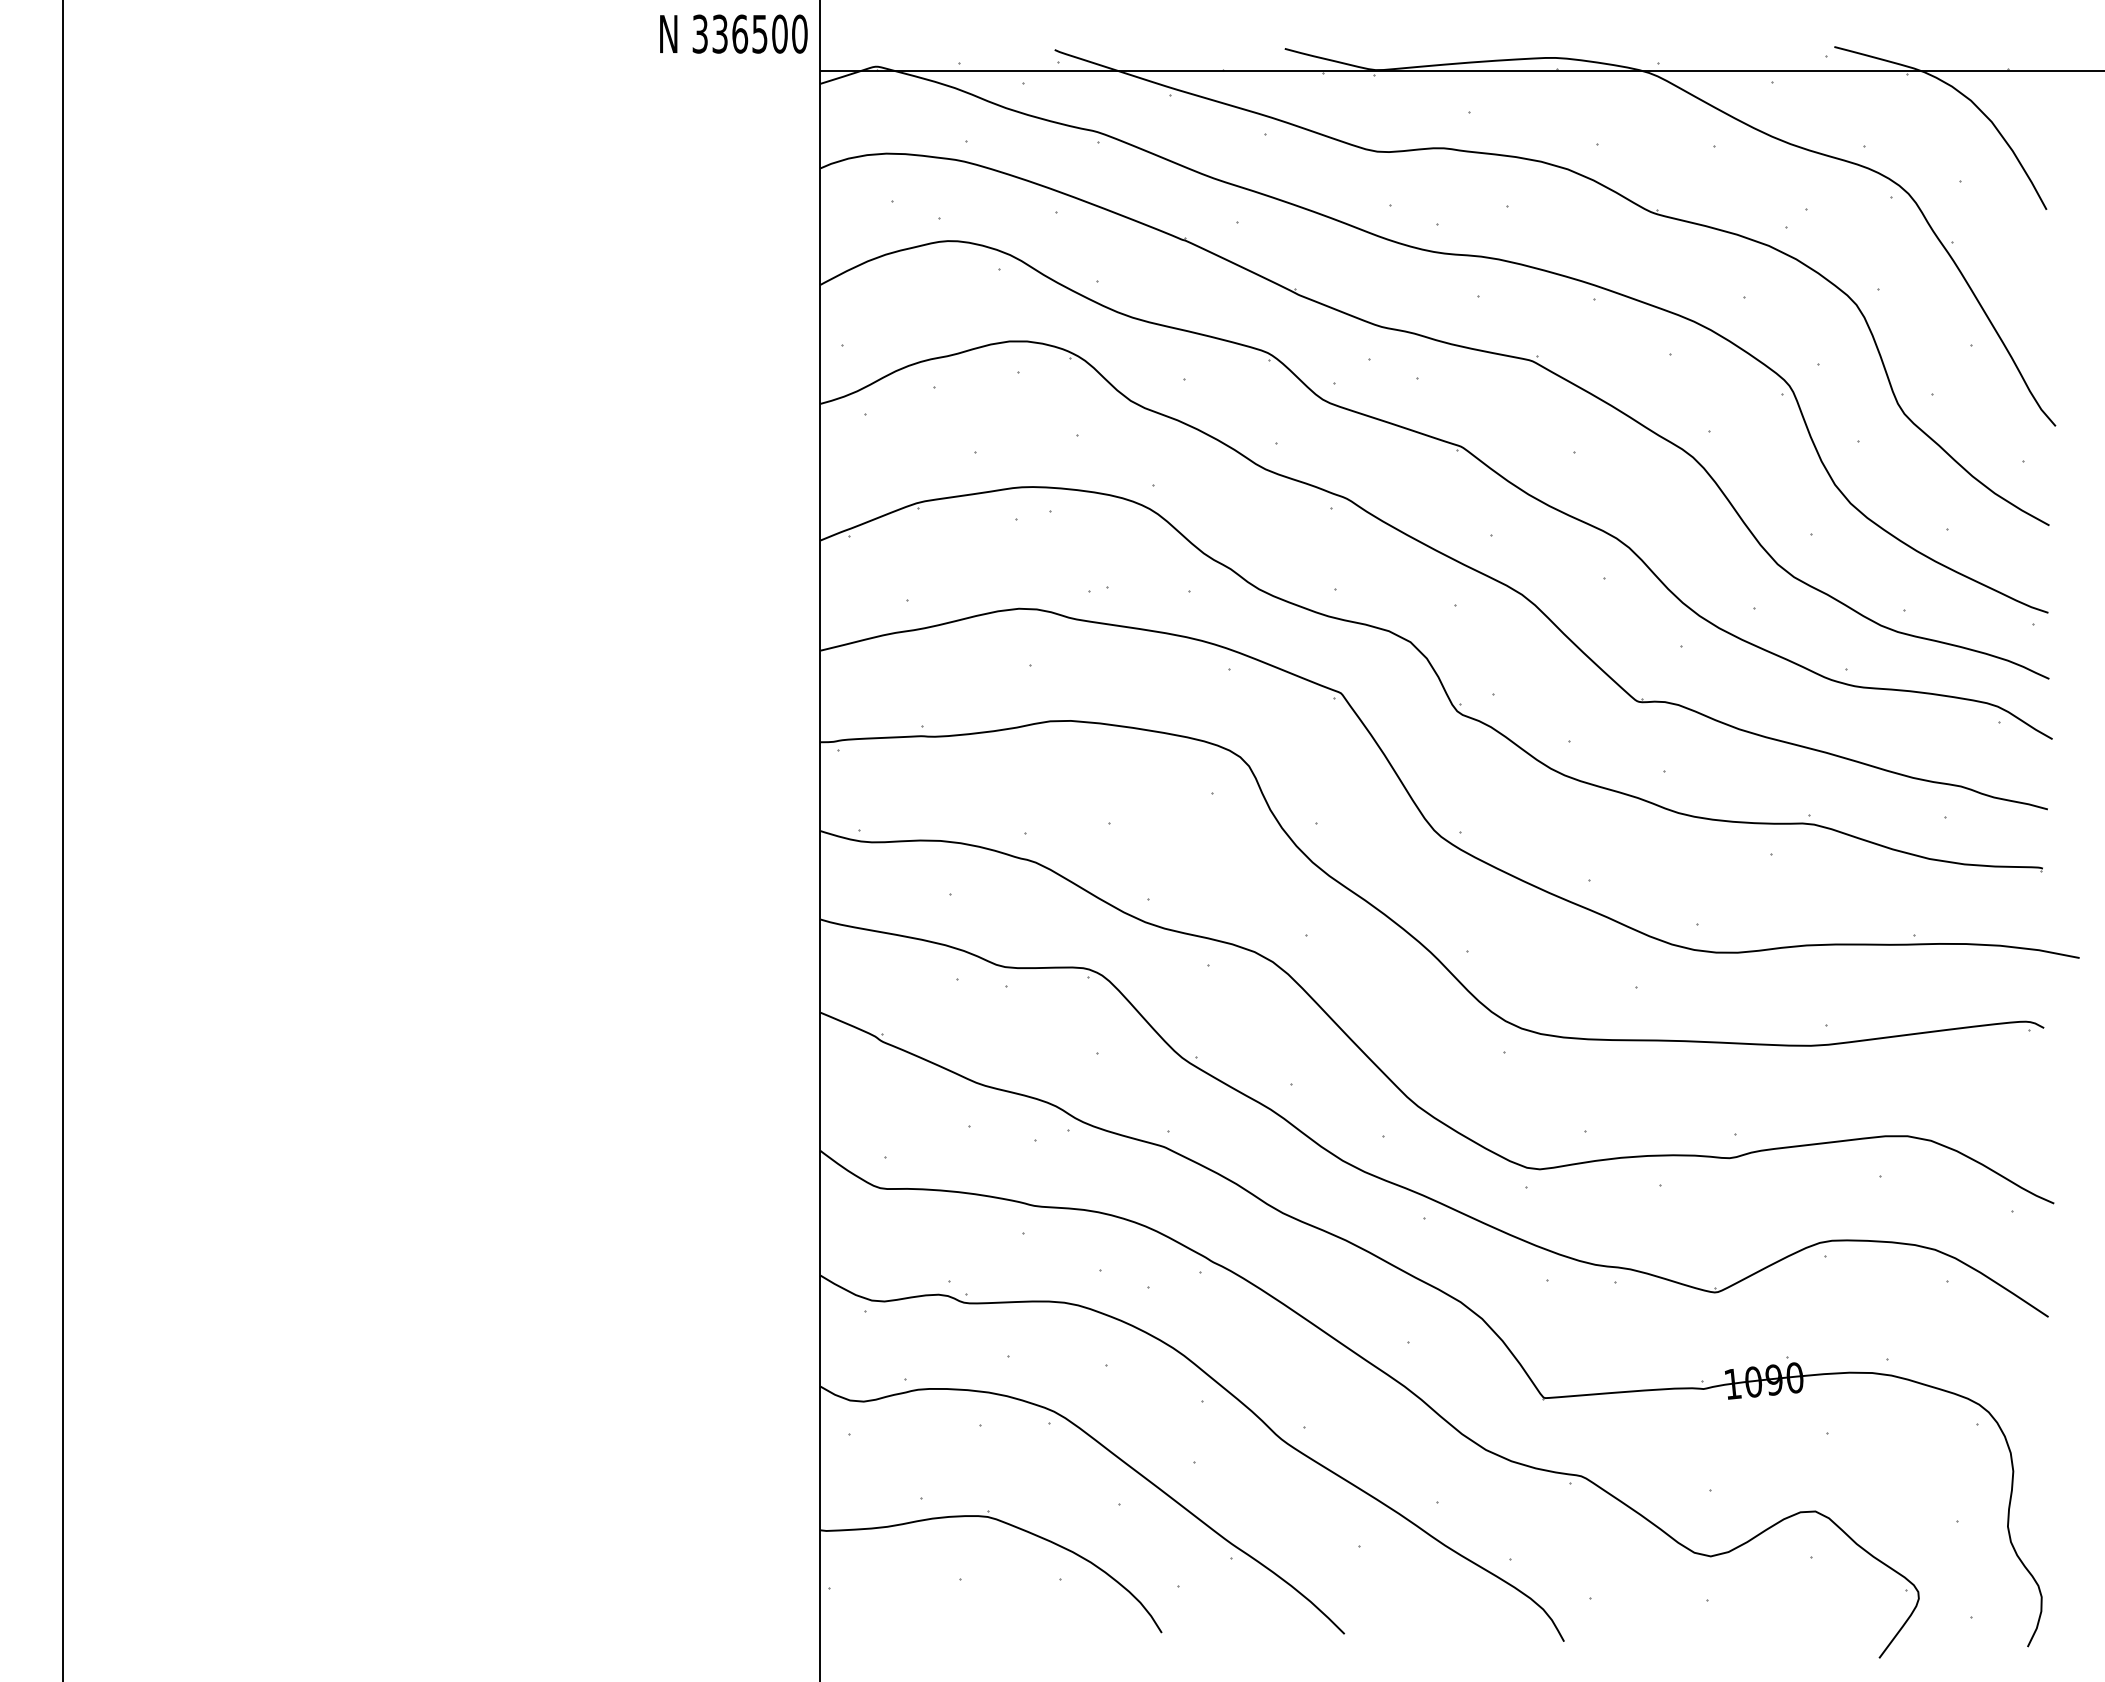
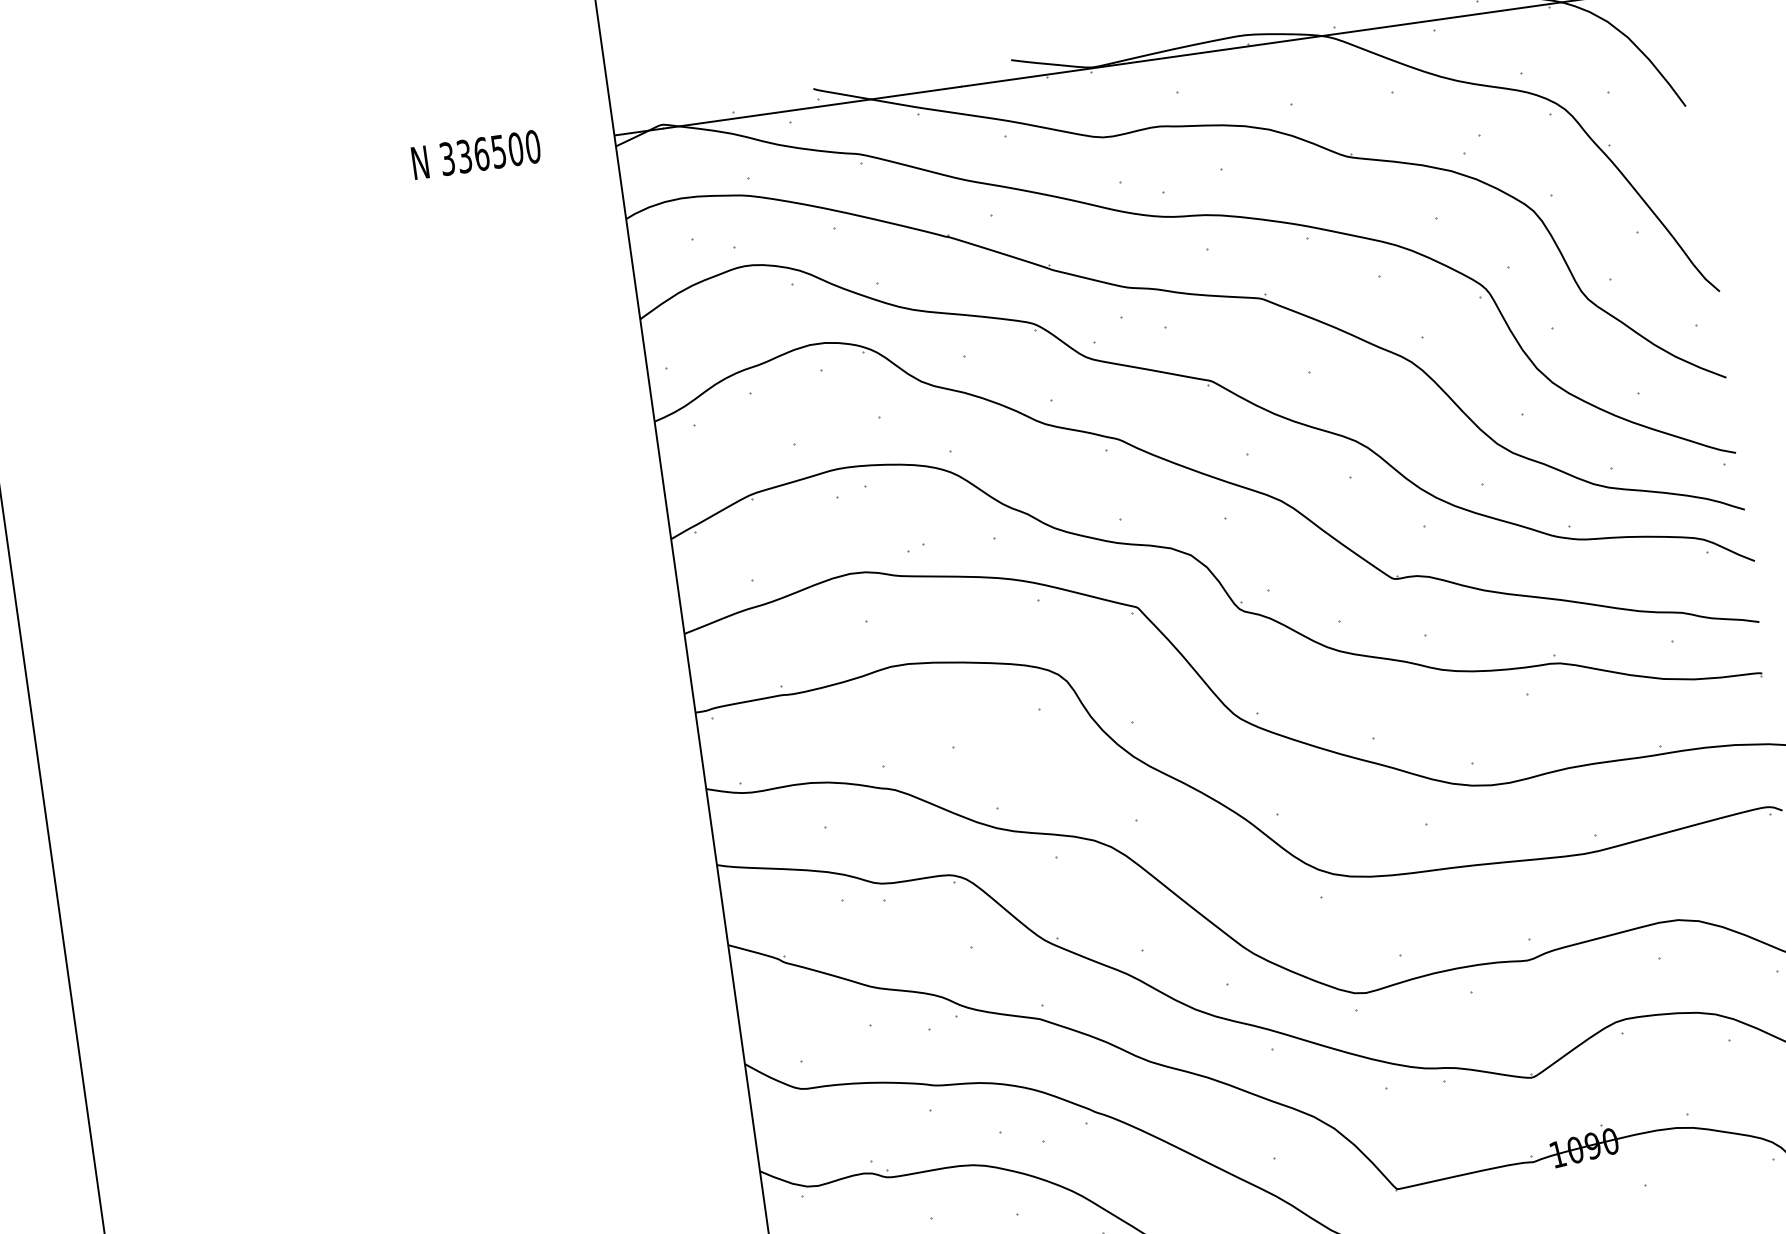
text: (733, 33) -> (475, 154), moved

